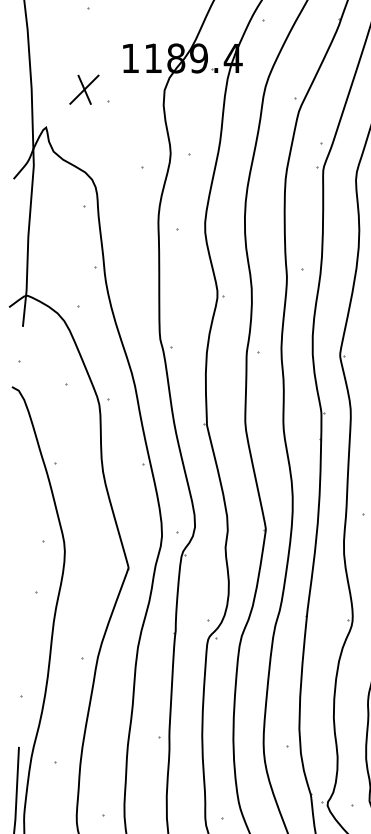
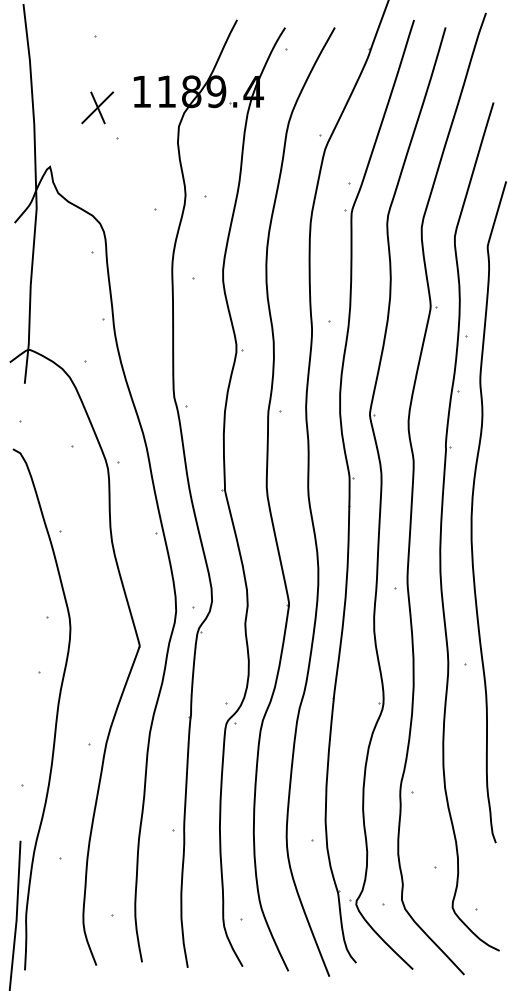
part: (84, 89) -> (97, 107), moved

